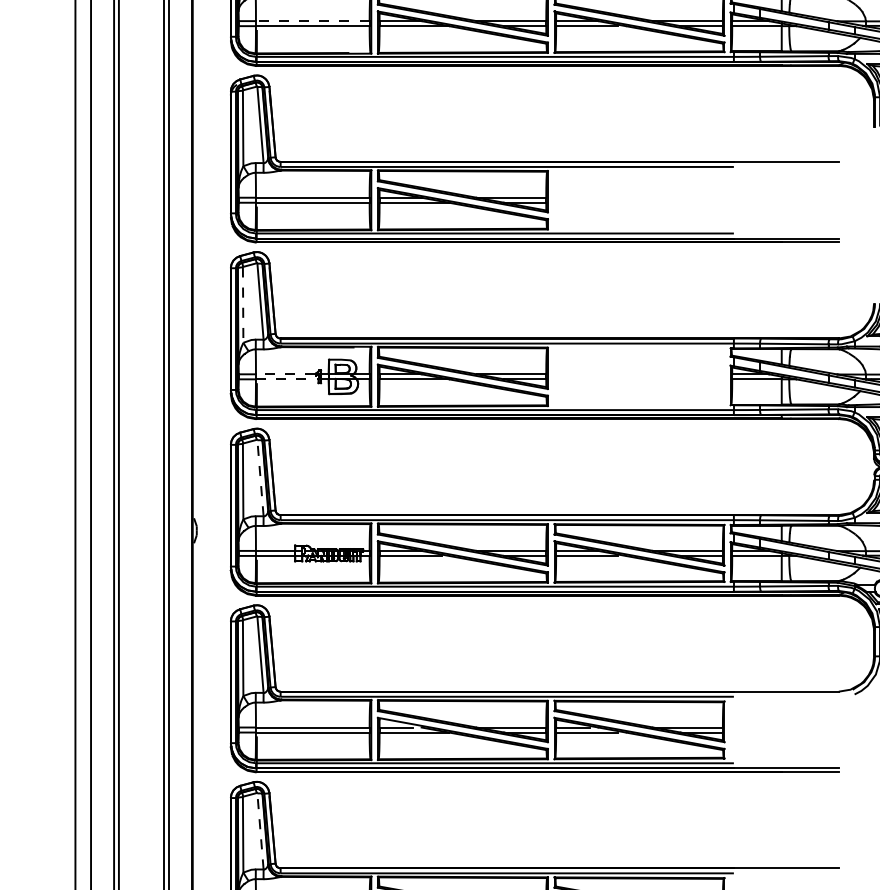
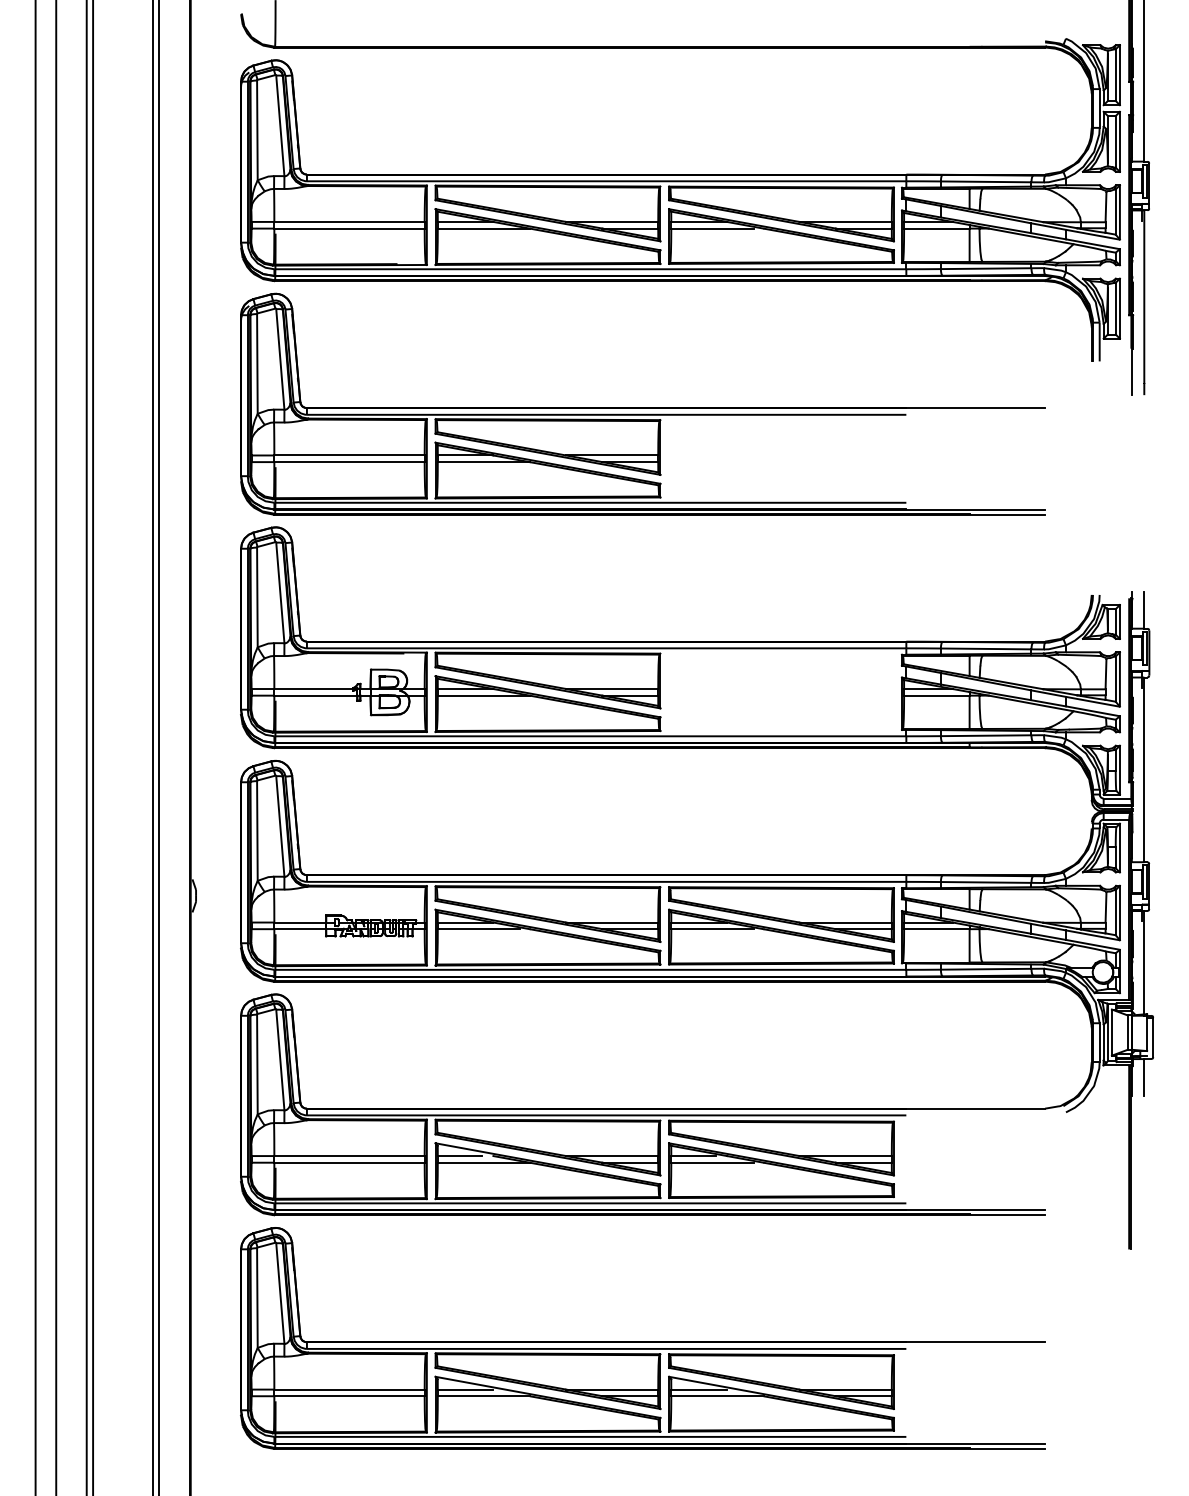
line: (312, 20) -> (349, 221), dashed -> solid
line: (243, 305) -> (257, 597), dashed -> solid
line: (285, 374) -> (313, 689), dashed -> solid
line: (287, 379) -> (316, 695), dashed -> solid
line: (260, 478) -> (280, 826), dashed -> solid
line: (260, 831) -> (280, 1293), dashed -> solid

